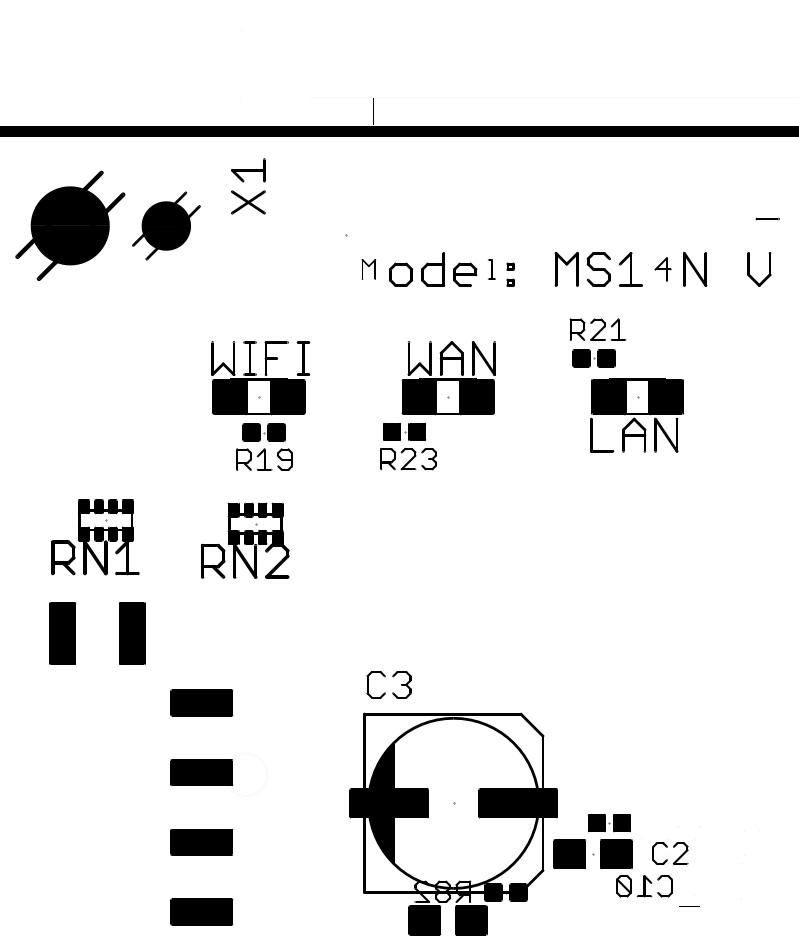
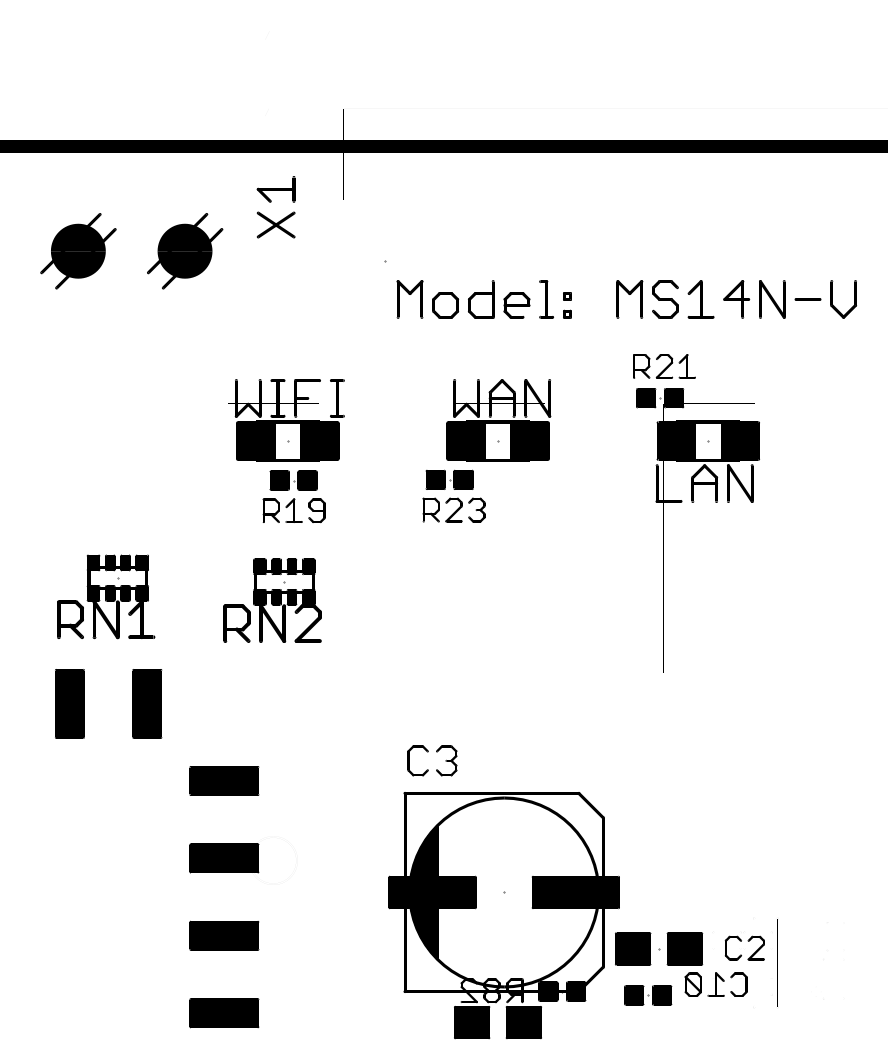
line: (767, 219) -> (807, 299), moved
part: (70, 226) -> (78, 251), size x0.62
part: (368, 269) -> (409, 299), size x1.67
part: (491, 269) -> (546, 299), size x1.67
part: (662, 269) -> (736, 299), size x1.43
part: (609, 823) -> (648, 995), moved

